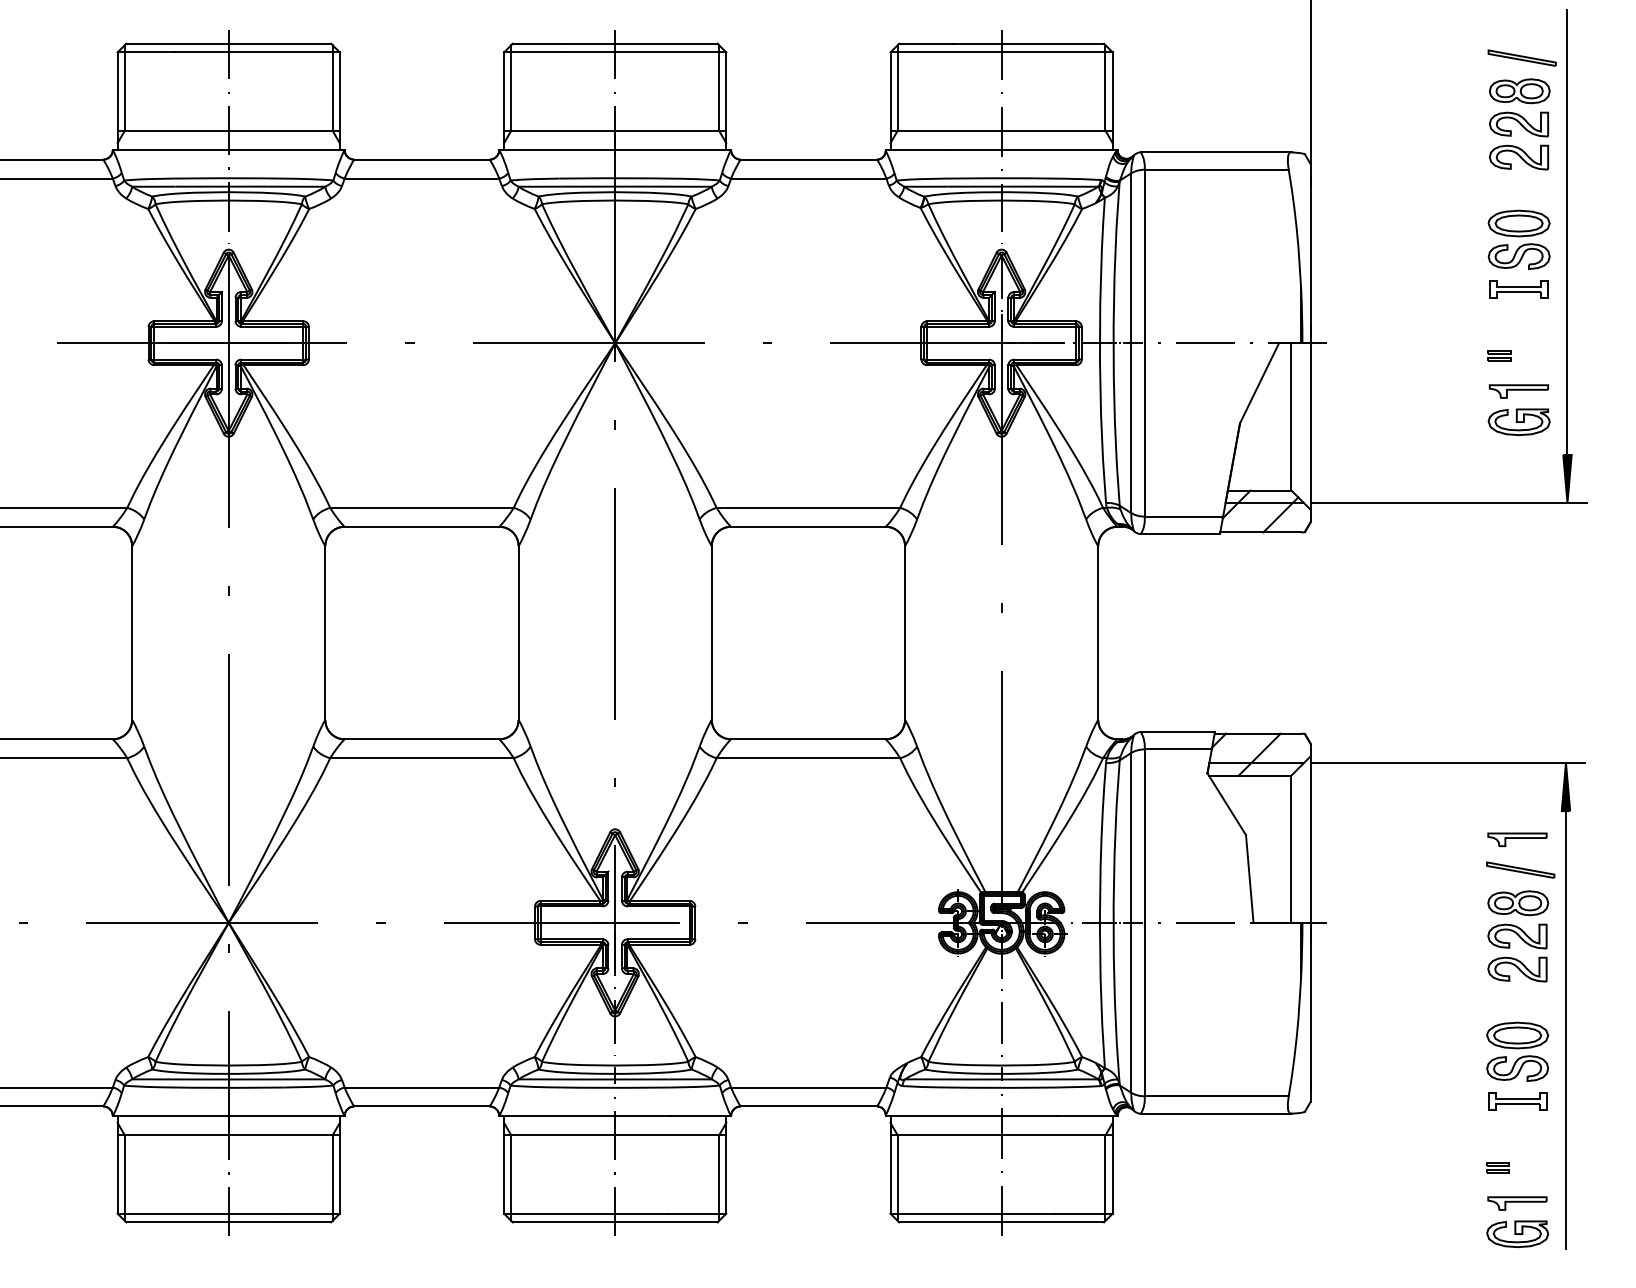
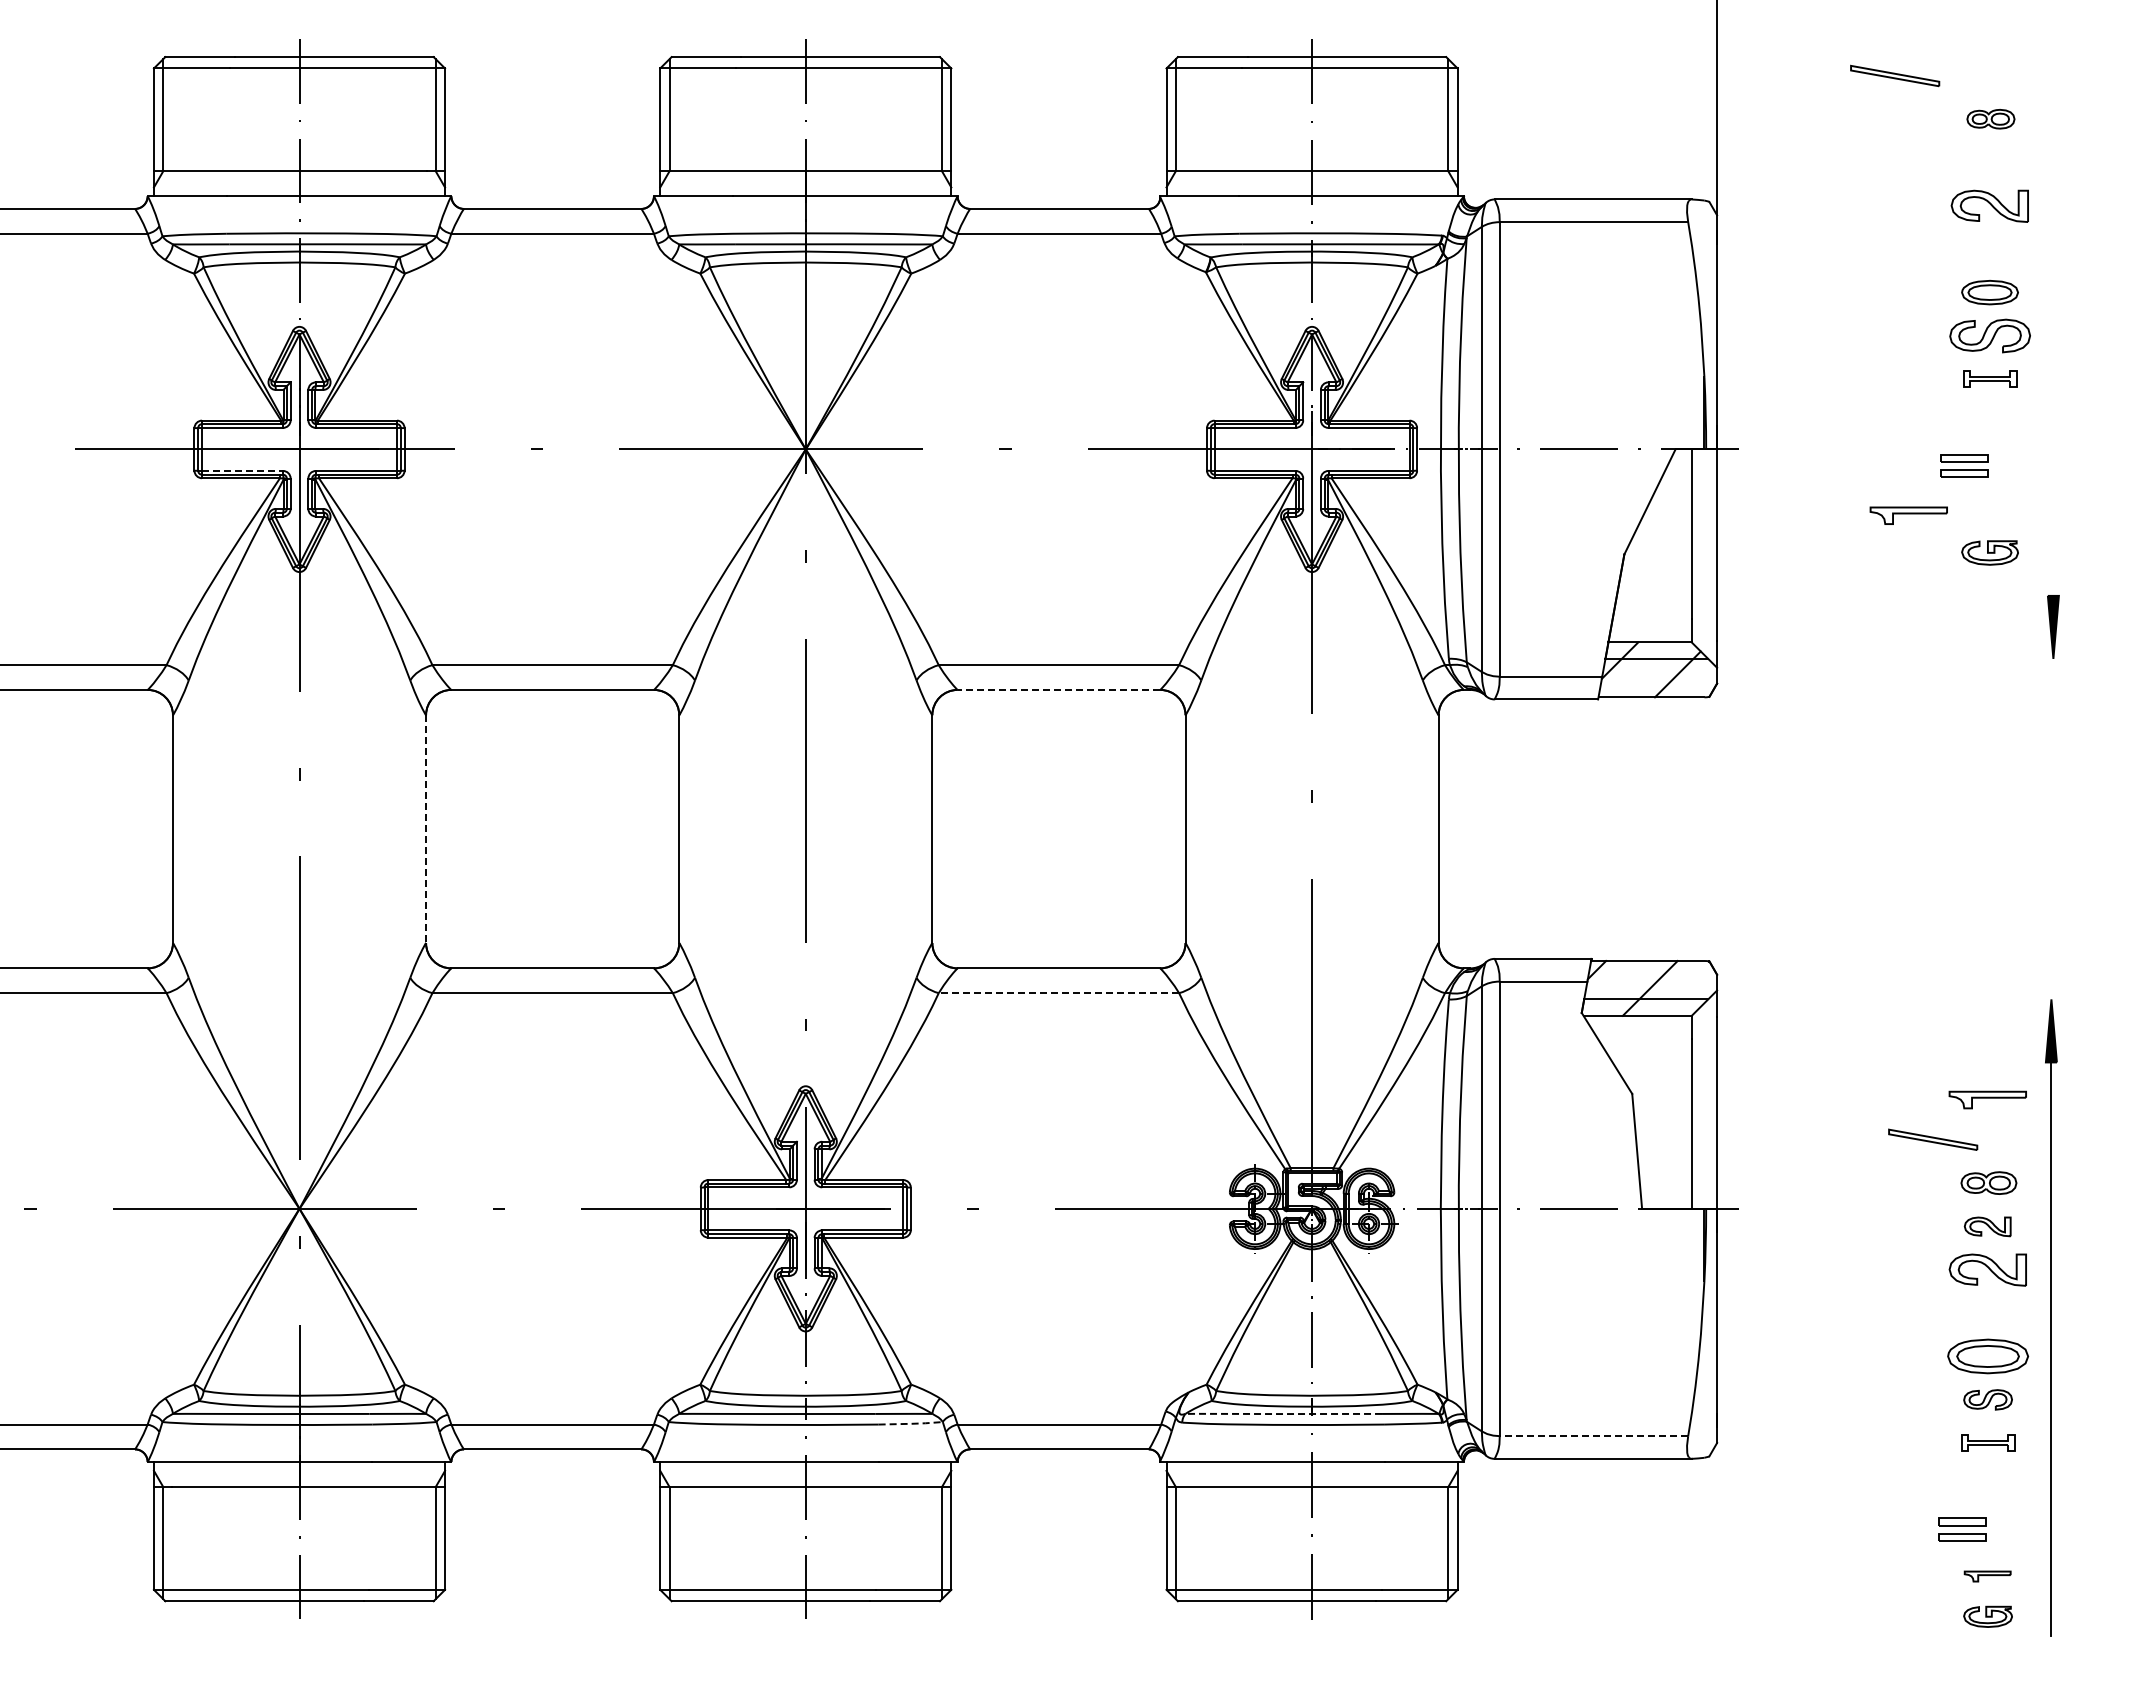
part: (1522, 57) -> (1895, 75), moved
part: (1519, 90) -> (1990, 118), size x0.6
part: (1518, 124) -> (1989, 162), removed
part: (1518, 223) -> (1989, 292), size x0.7
line: (1567, 231) -> (2053, 303), removed
part: (1518, 289) -> (1989, 379), size x0.7
part: (1498, 355) -> (1963, 465), size x1.6
line: (185, 359) -> (242, 470), solid -> dashed
part: (1518, 391) -> (1908, 515), moved
part: (1518, 421) -> (1989, 552), size x0.7
line: (1448, 502) -> (1897, 658), removed
line: (808, 526) -> (1058, 689), solid -> dashed
line: (325, 633) -> (426, 829), solid -> dashed
line: (808, 758) -> (1058, 993), solid -> dashed
line: (1447, 763) -> (1896, 999), removed
part: (1520, 869) -> (1933, 1139), moved
part: (1517, 902) -> (1988, 1182), size x0.7
part: (1517, 936) -> (1987, 1226), size x0.6
part: (1517, 1068) -> (1987, 1399), size x0.6
line: (979, 1079) -> (1282, 1414), solid -> dashed
line: (695, 1086) -> (911, 1423), solid -> dashed
line: (1216, 1096) -> (1593, 1436), solid -> dashed
part: (1517, 1101) -> (1987, 1443), size x0.7
part: (1497, 1167) -> (1961, 1529), size x1.6
part: (1517, 1203) -> (1987, 1576), size x0.6
part: (1517, 1234) -> (1987, 1616), size x0.6

